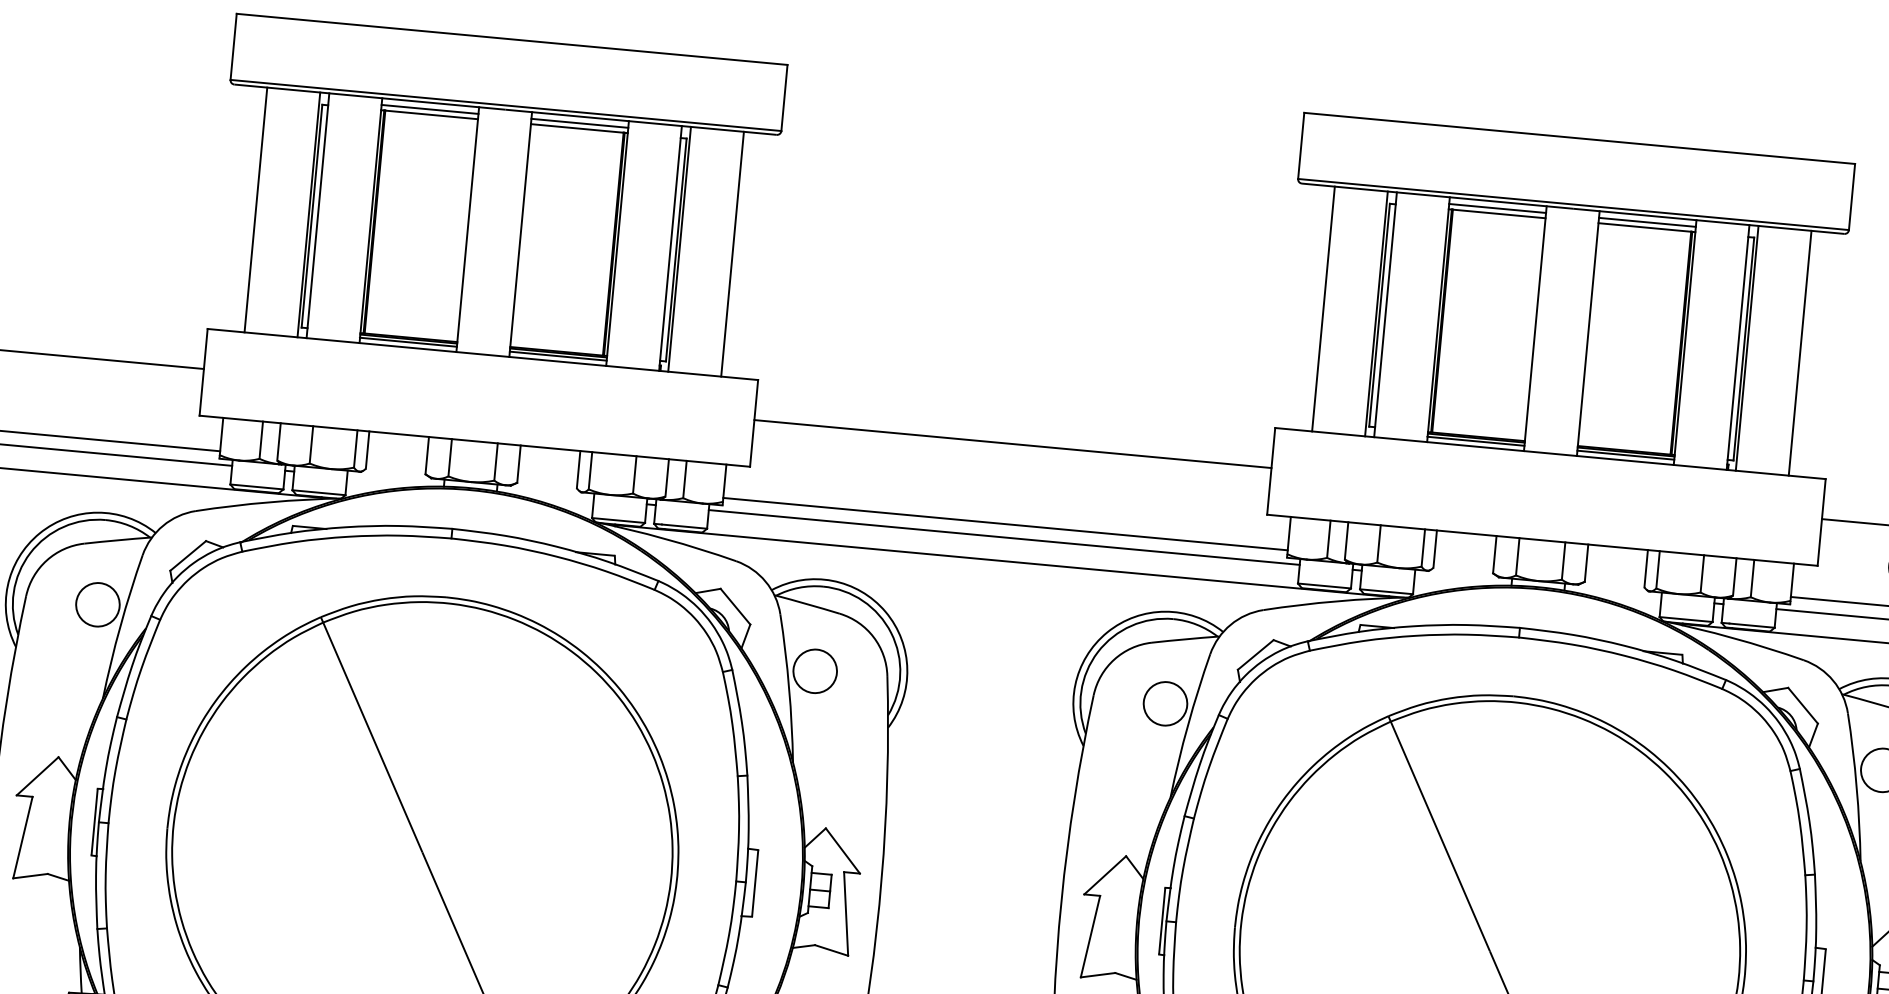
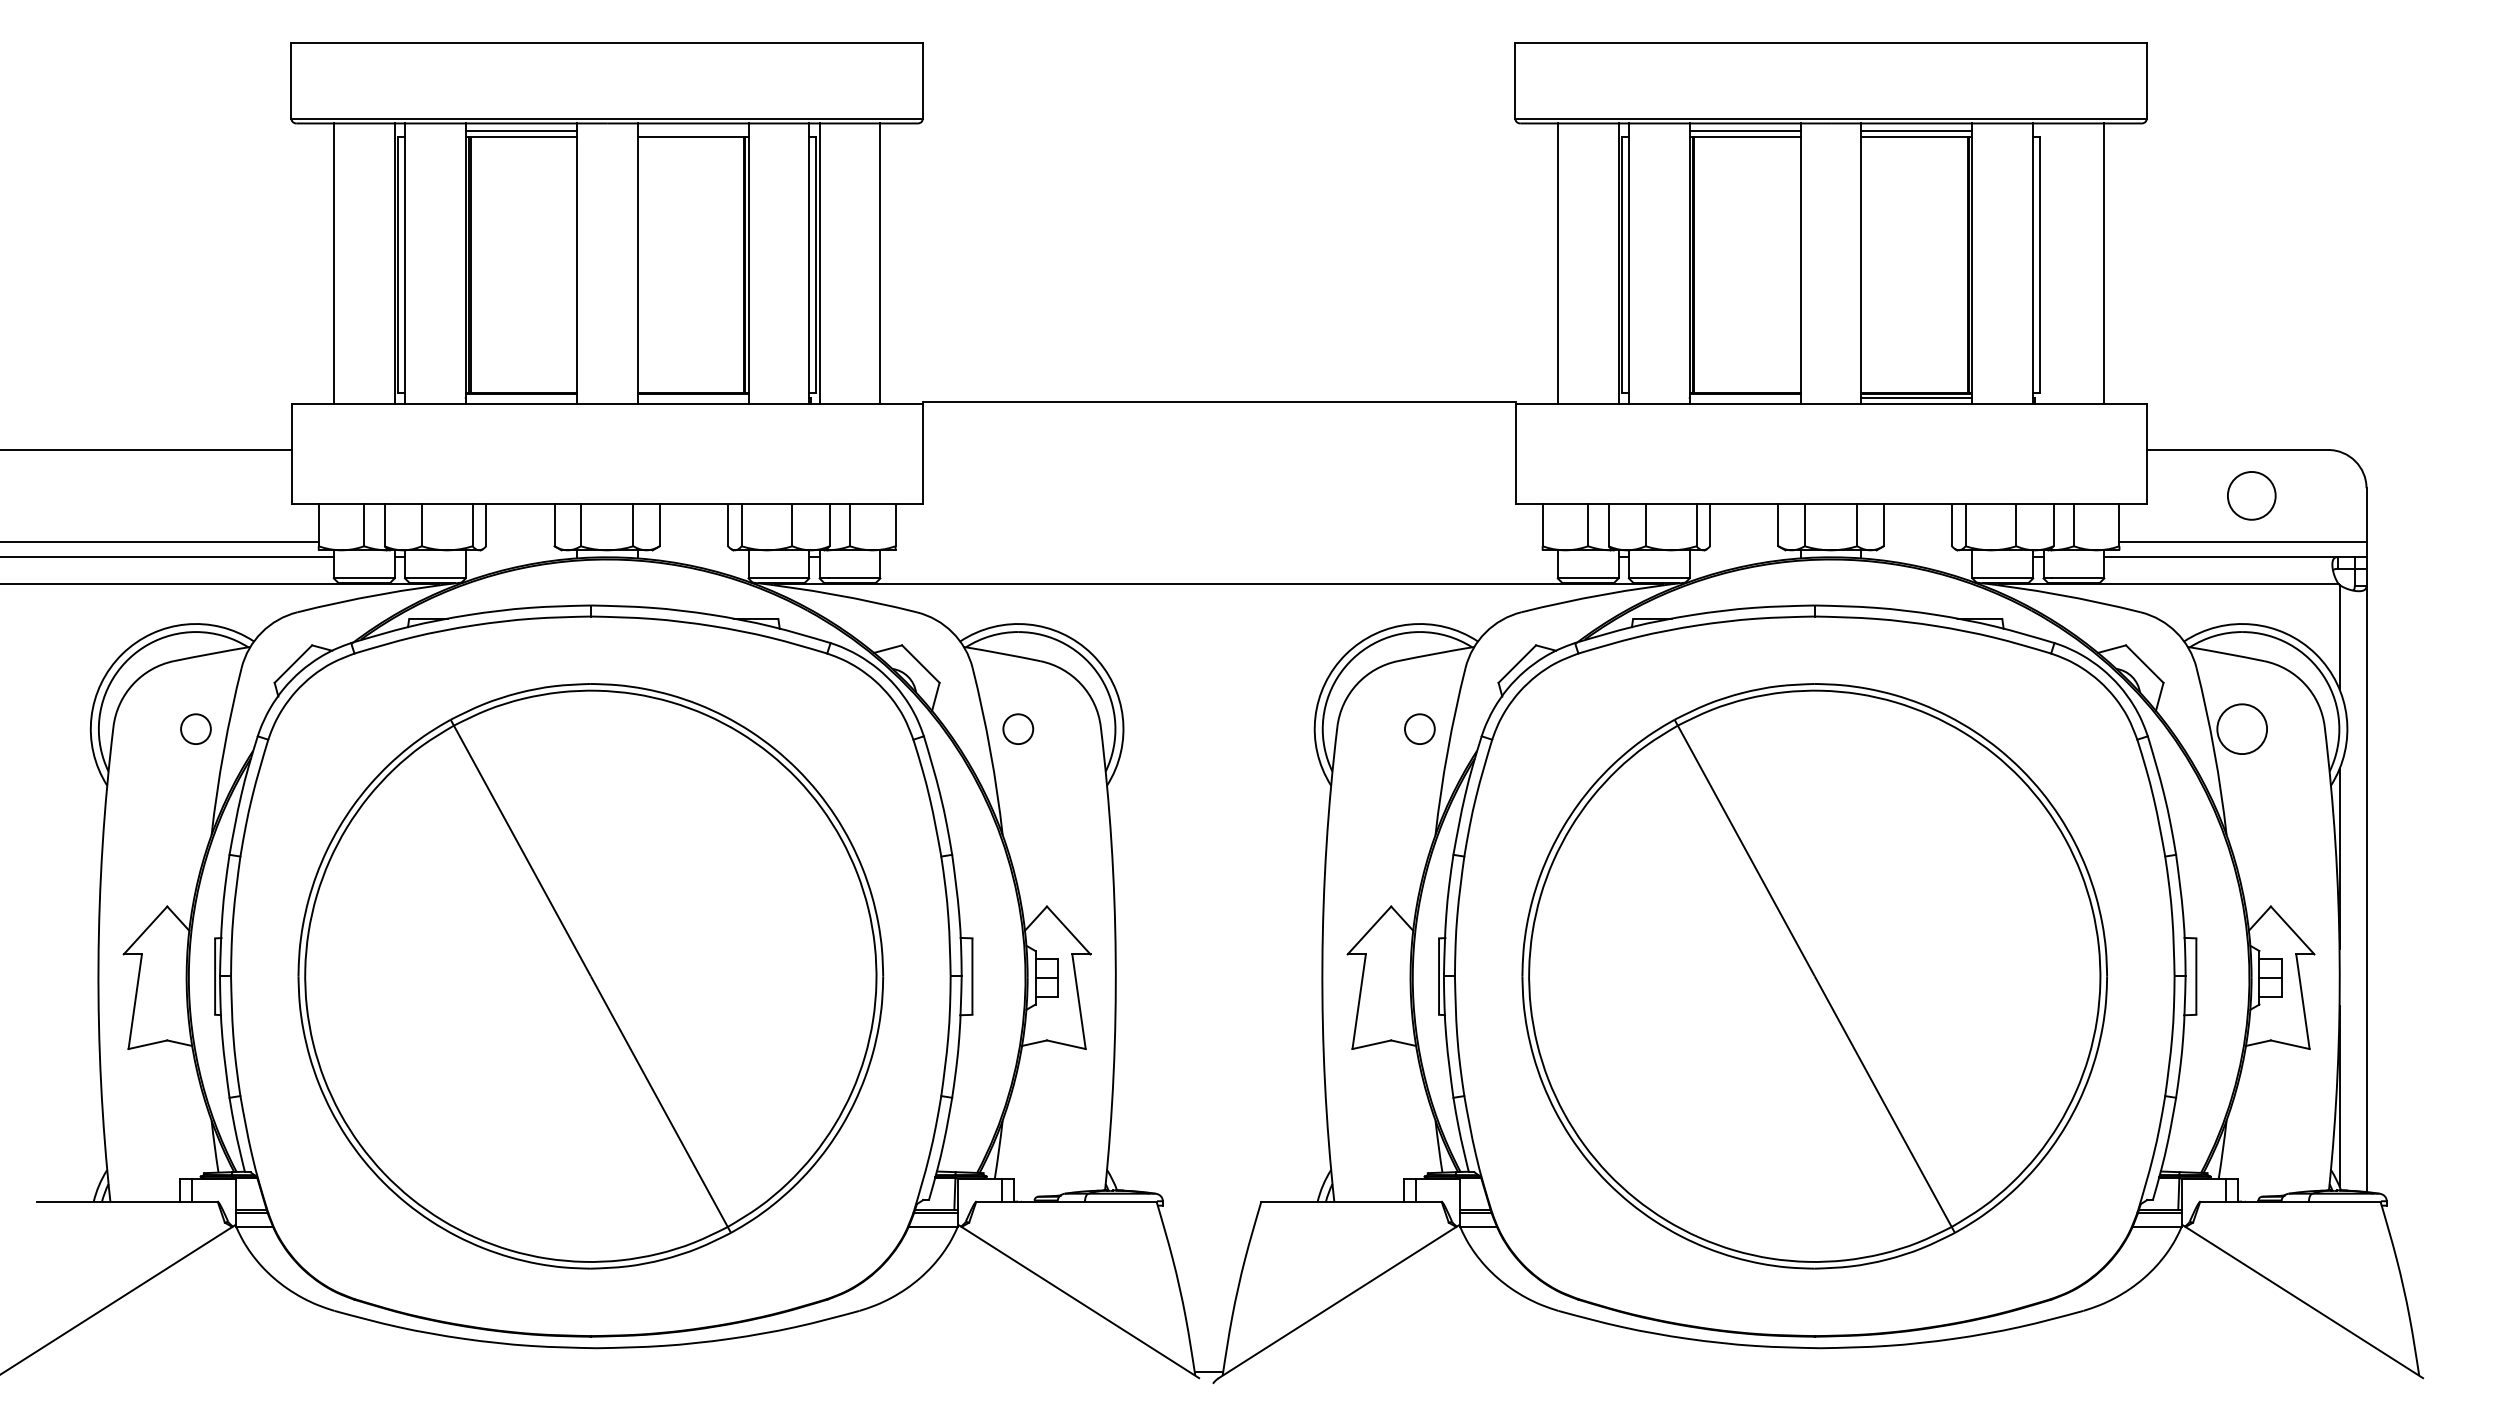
line: (579, 123) -> (692, 131), removed
line: (407, 342) -> (520, 398), removed
line: (1747, 348) -> (2043, 263), removed
line: (557, 356) -> (692, 398), removed
line: (1475, 441) -> (1744, 398), removed
line: (1012, 444) -> (1218, 402), moved
line: (1005, 523) -> (1218, 541), removed
line: (1003, 537) -> (1218, 557), removed
circle: (97, 605) -> (195, 729), size x0.6
circle: (815, 671) -> (1018, 729), size x0.6
circle: (1165, 704) -> (1419, 729), size x0.6

